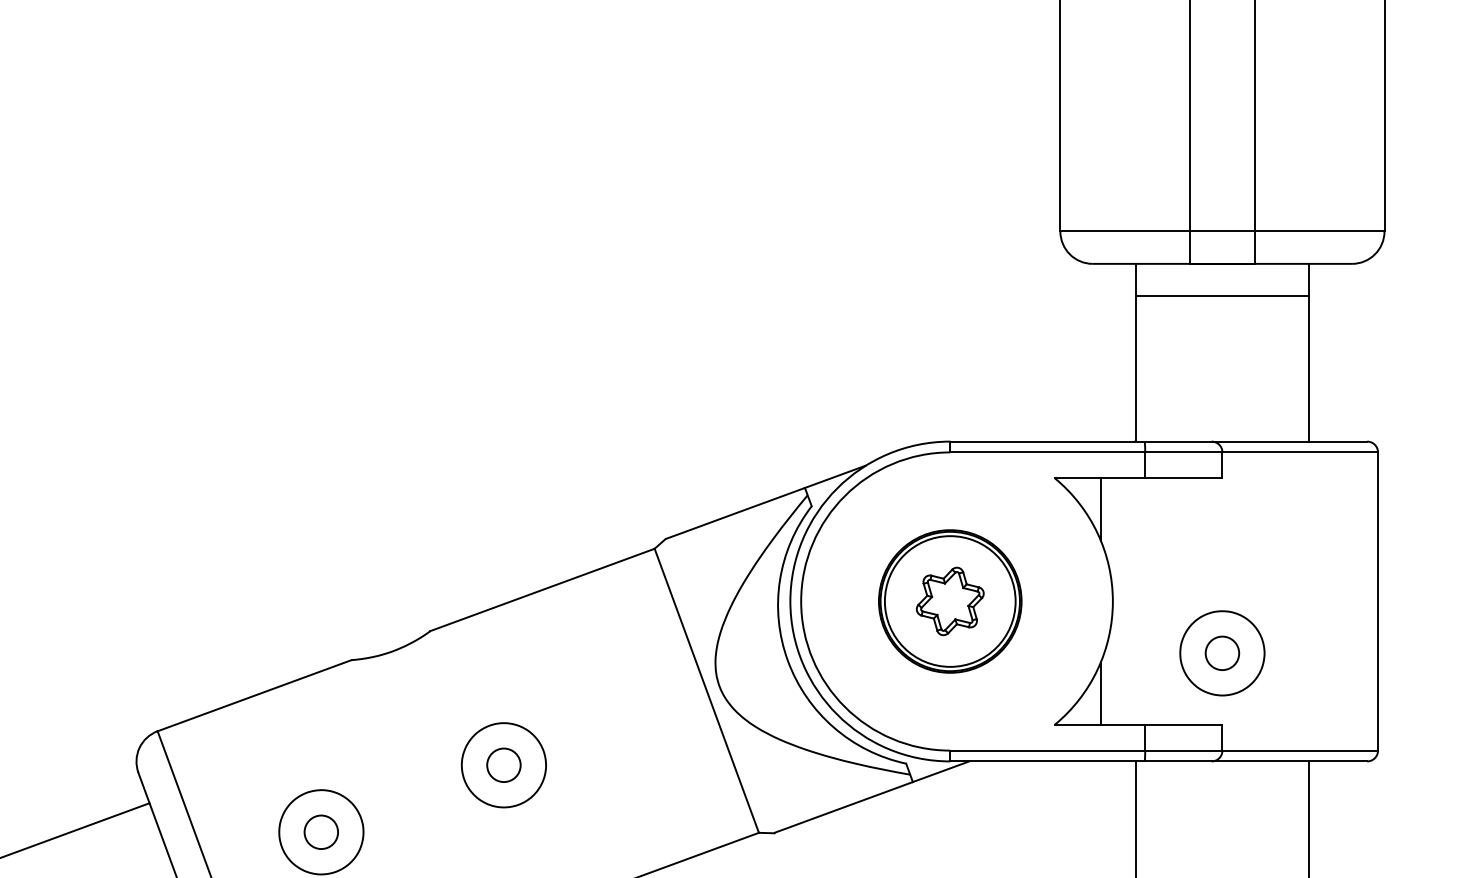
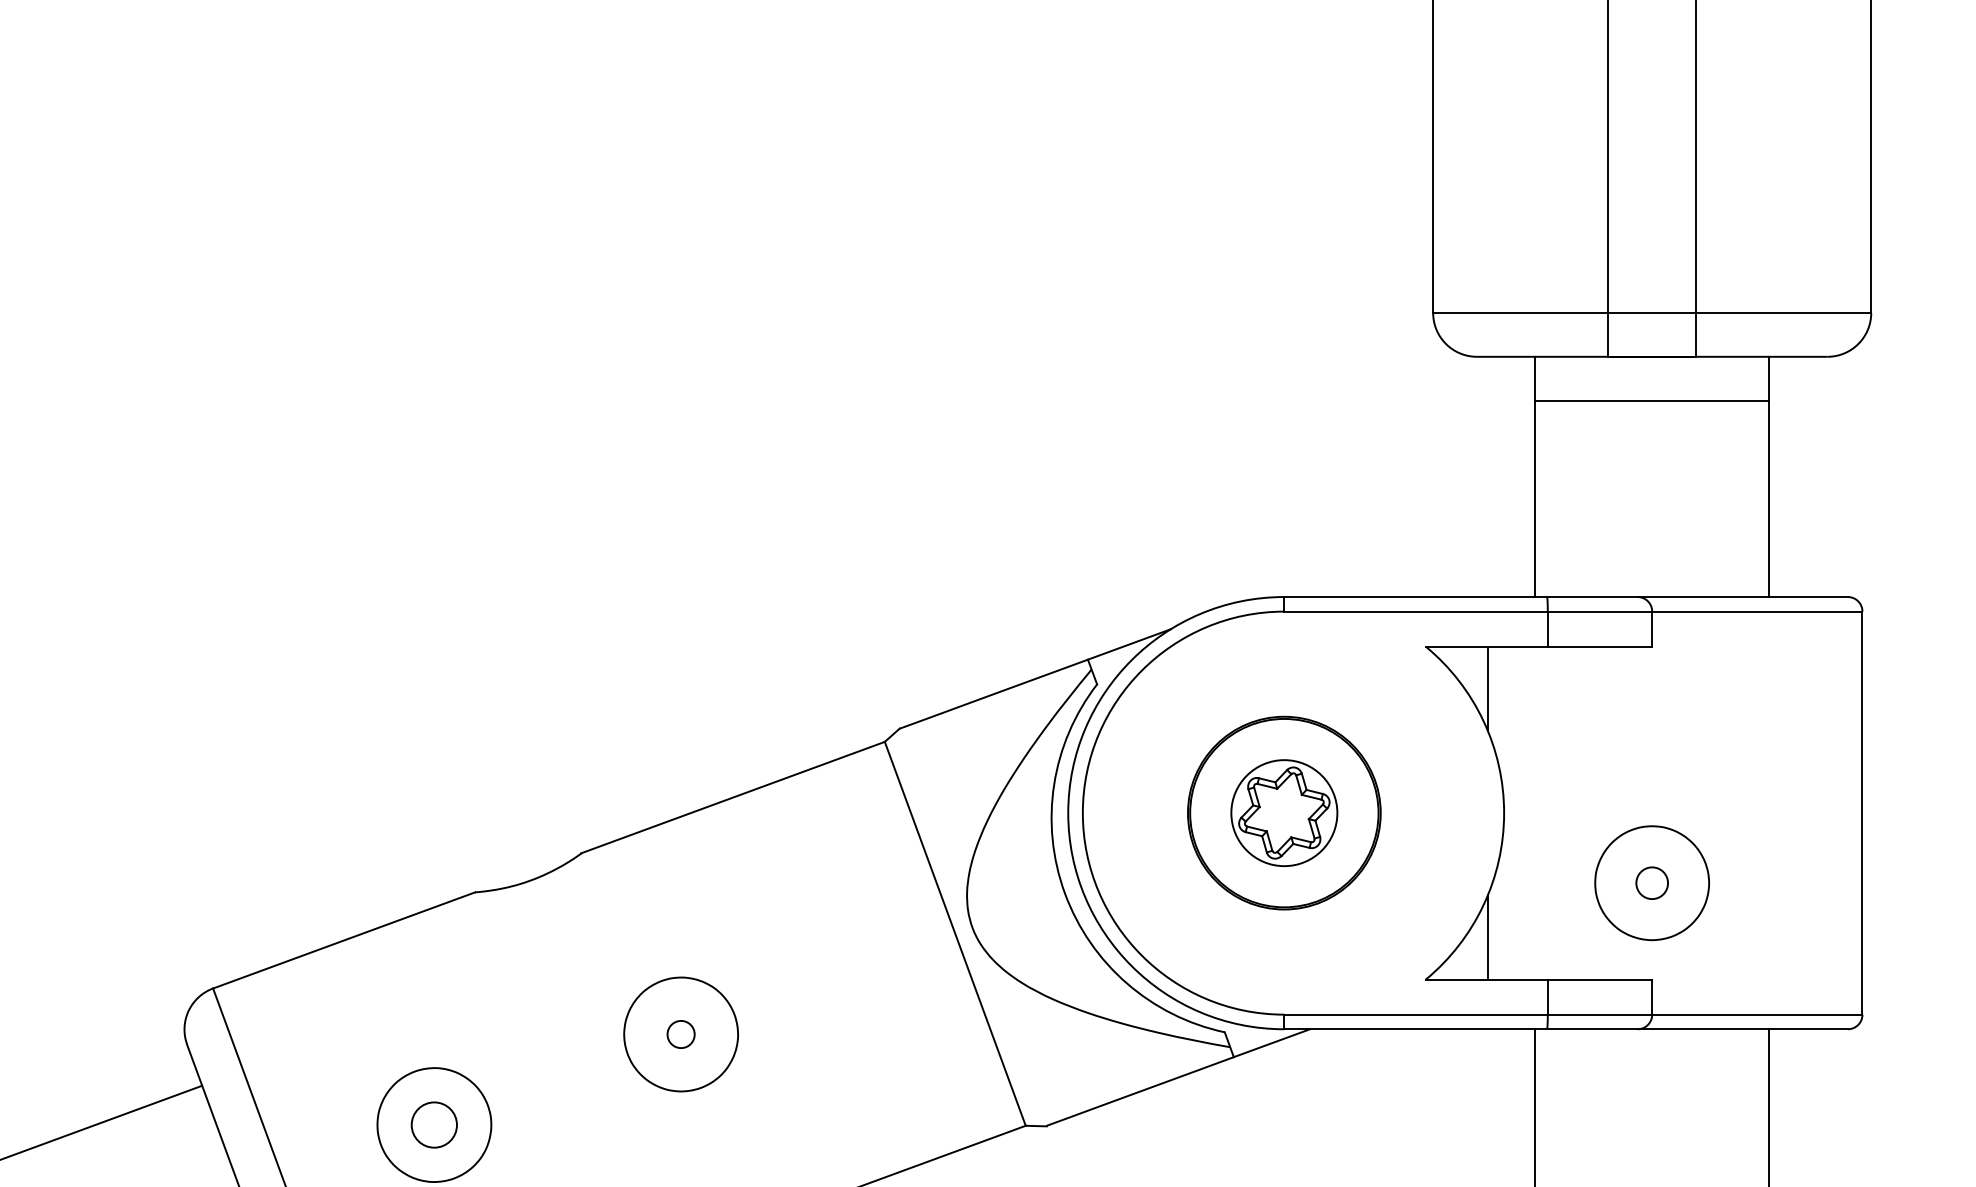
circle: (950, 601) -> (1284, 812), size x0.6
circle: (1221, 652) -> (1651, 882), size x0.7
circle: (503, 765) -> (680, 1034), size x0.6

